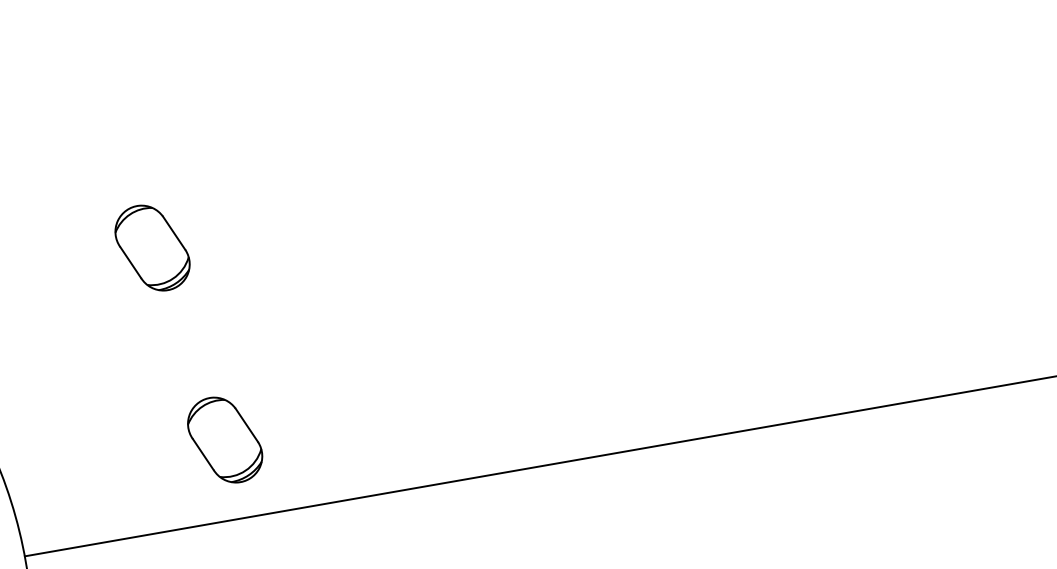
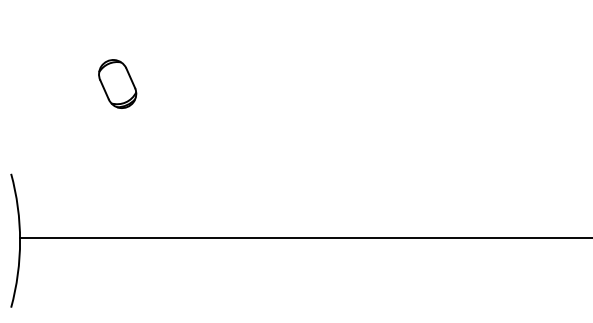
part: (224, 439) -> (138, 193), removed

